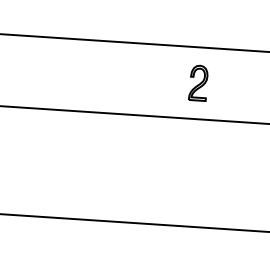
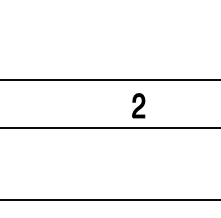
part: (198, 82) -> (138, 105), moved

